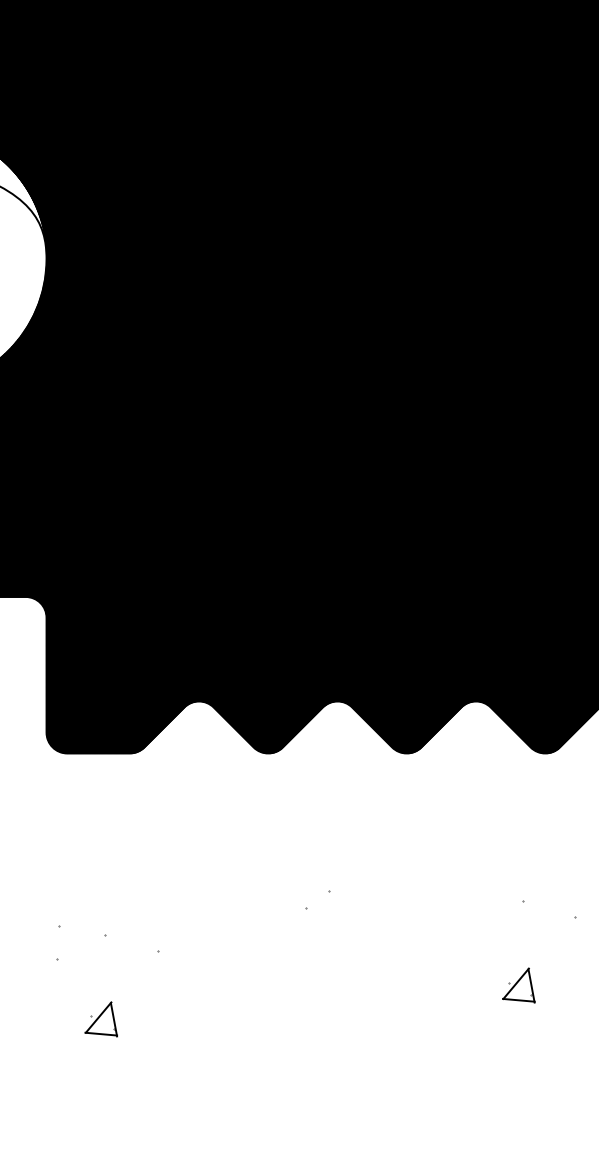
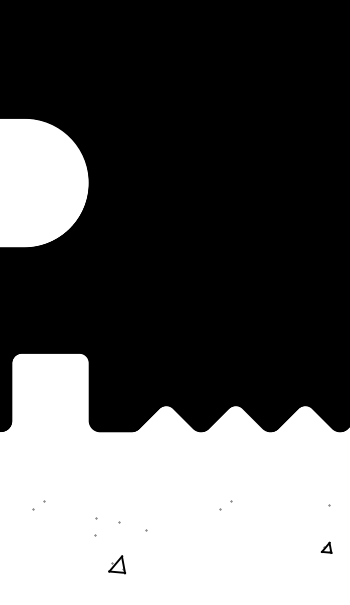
part: (518, 984) -> (326, 547), size x0.6

